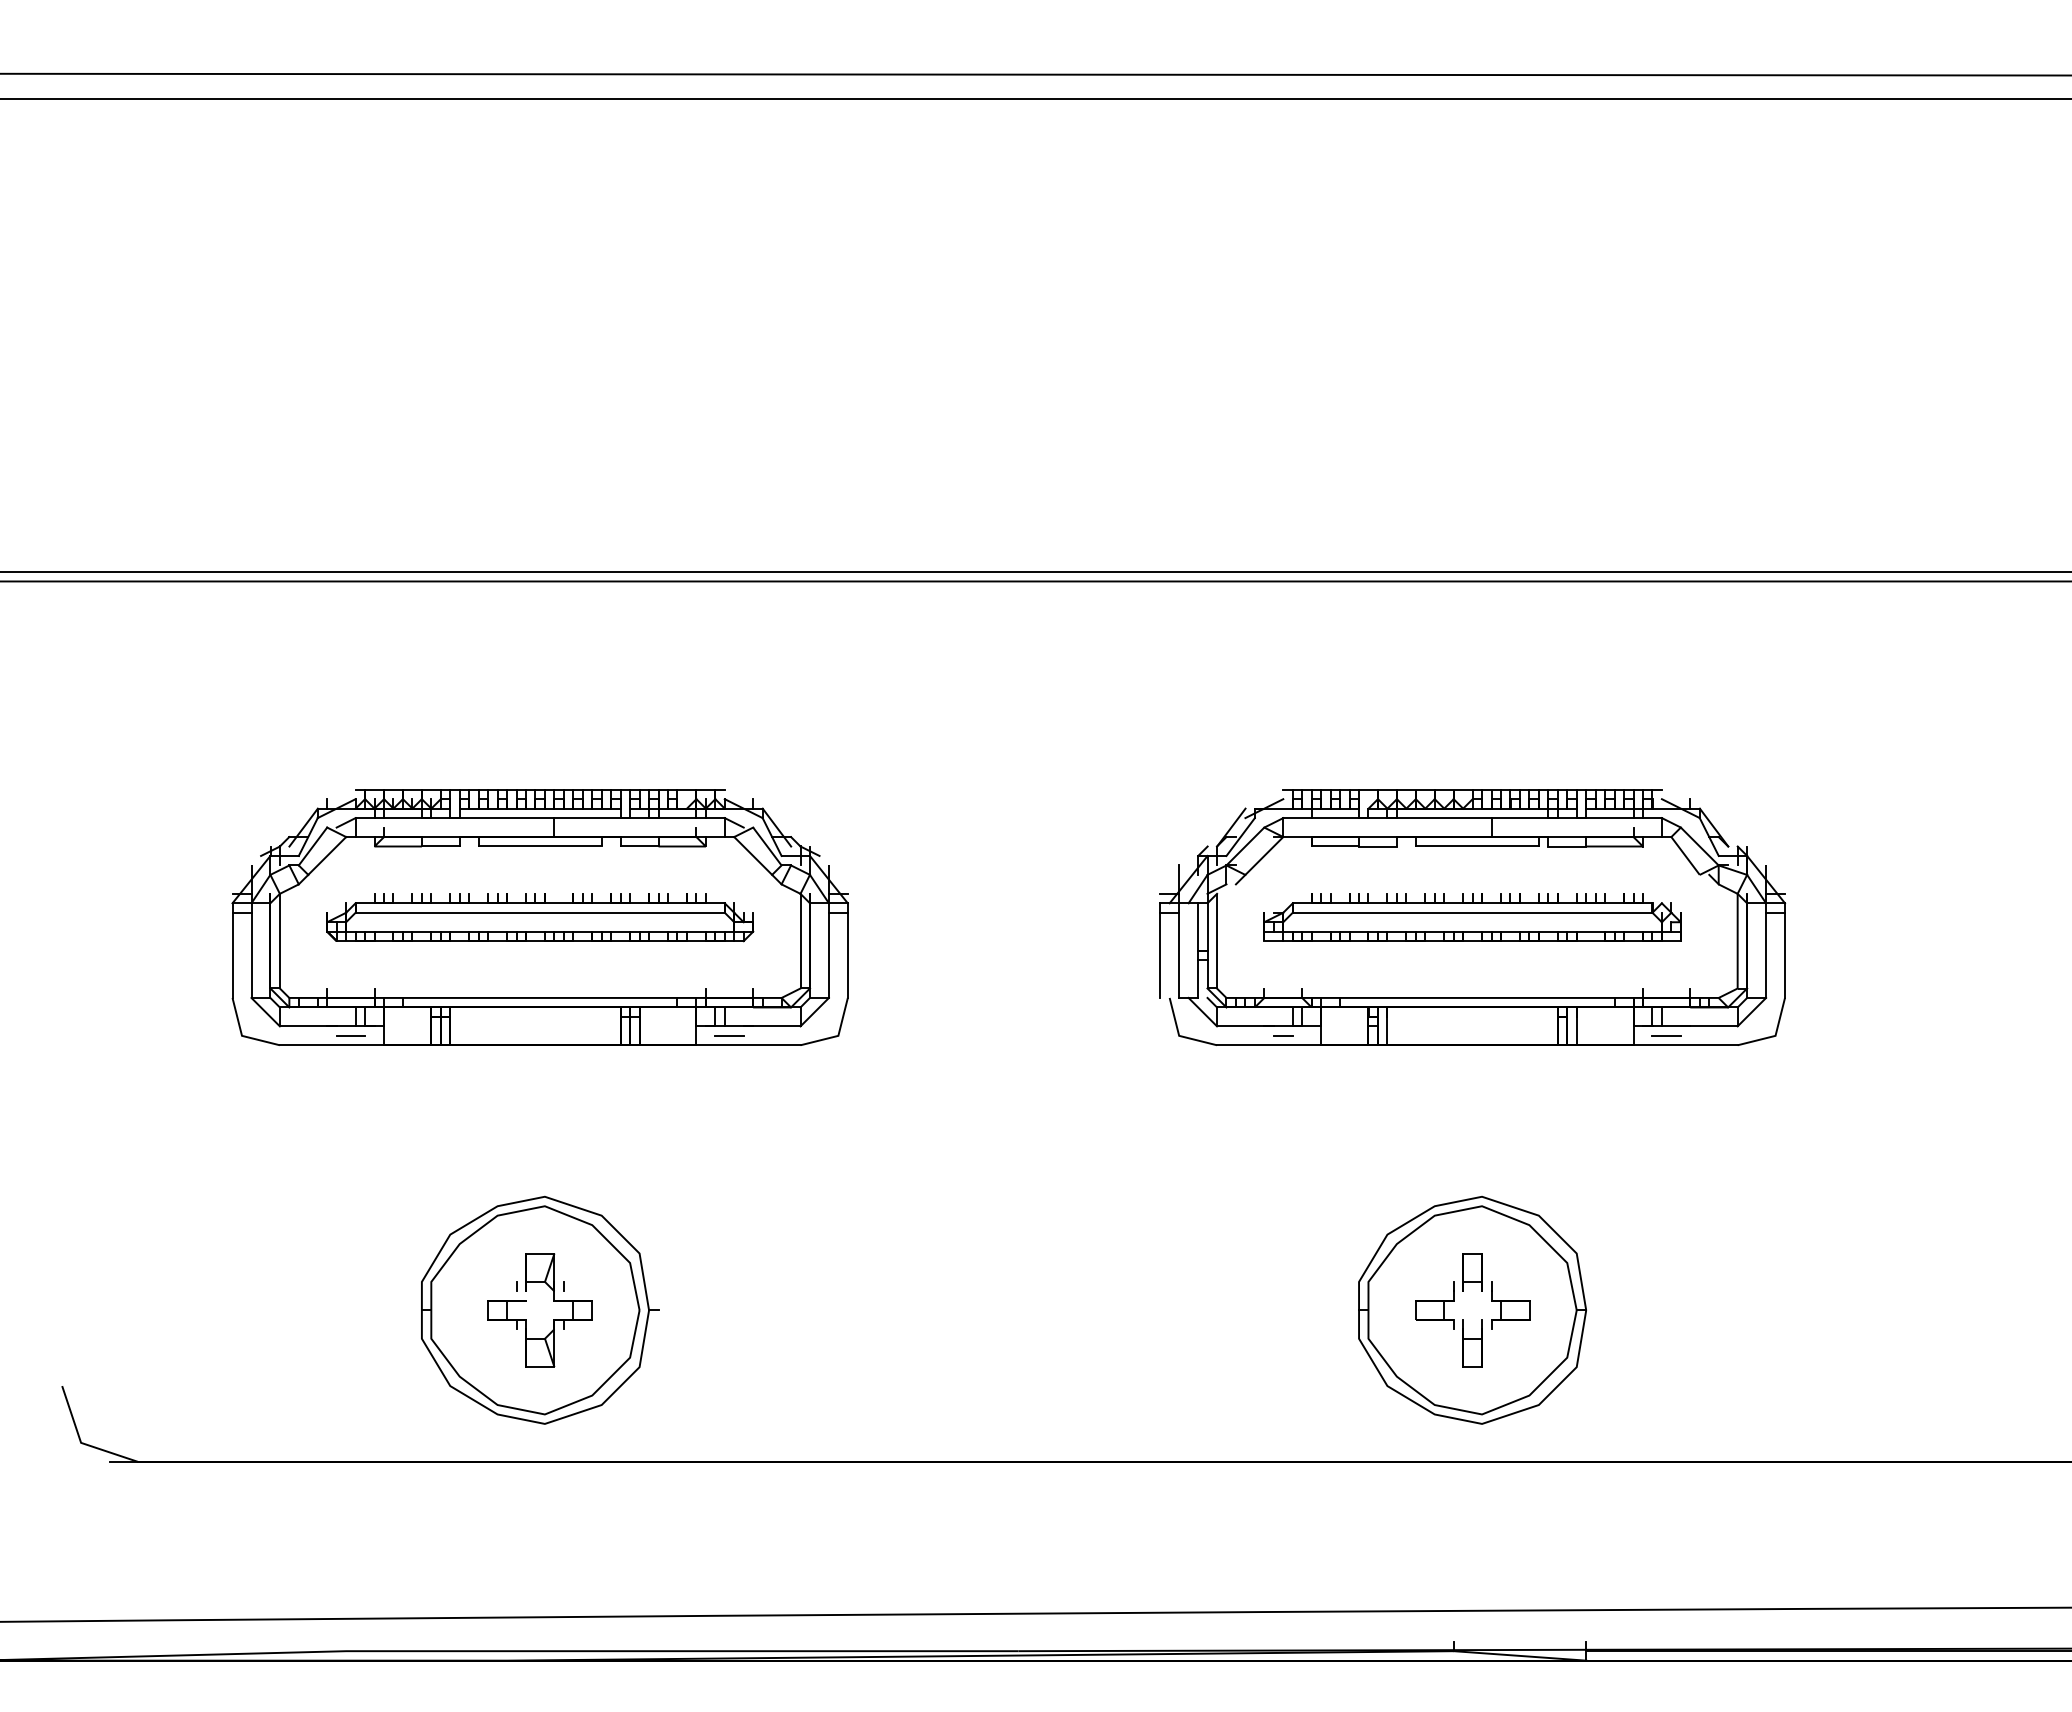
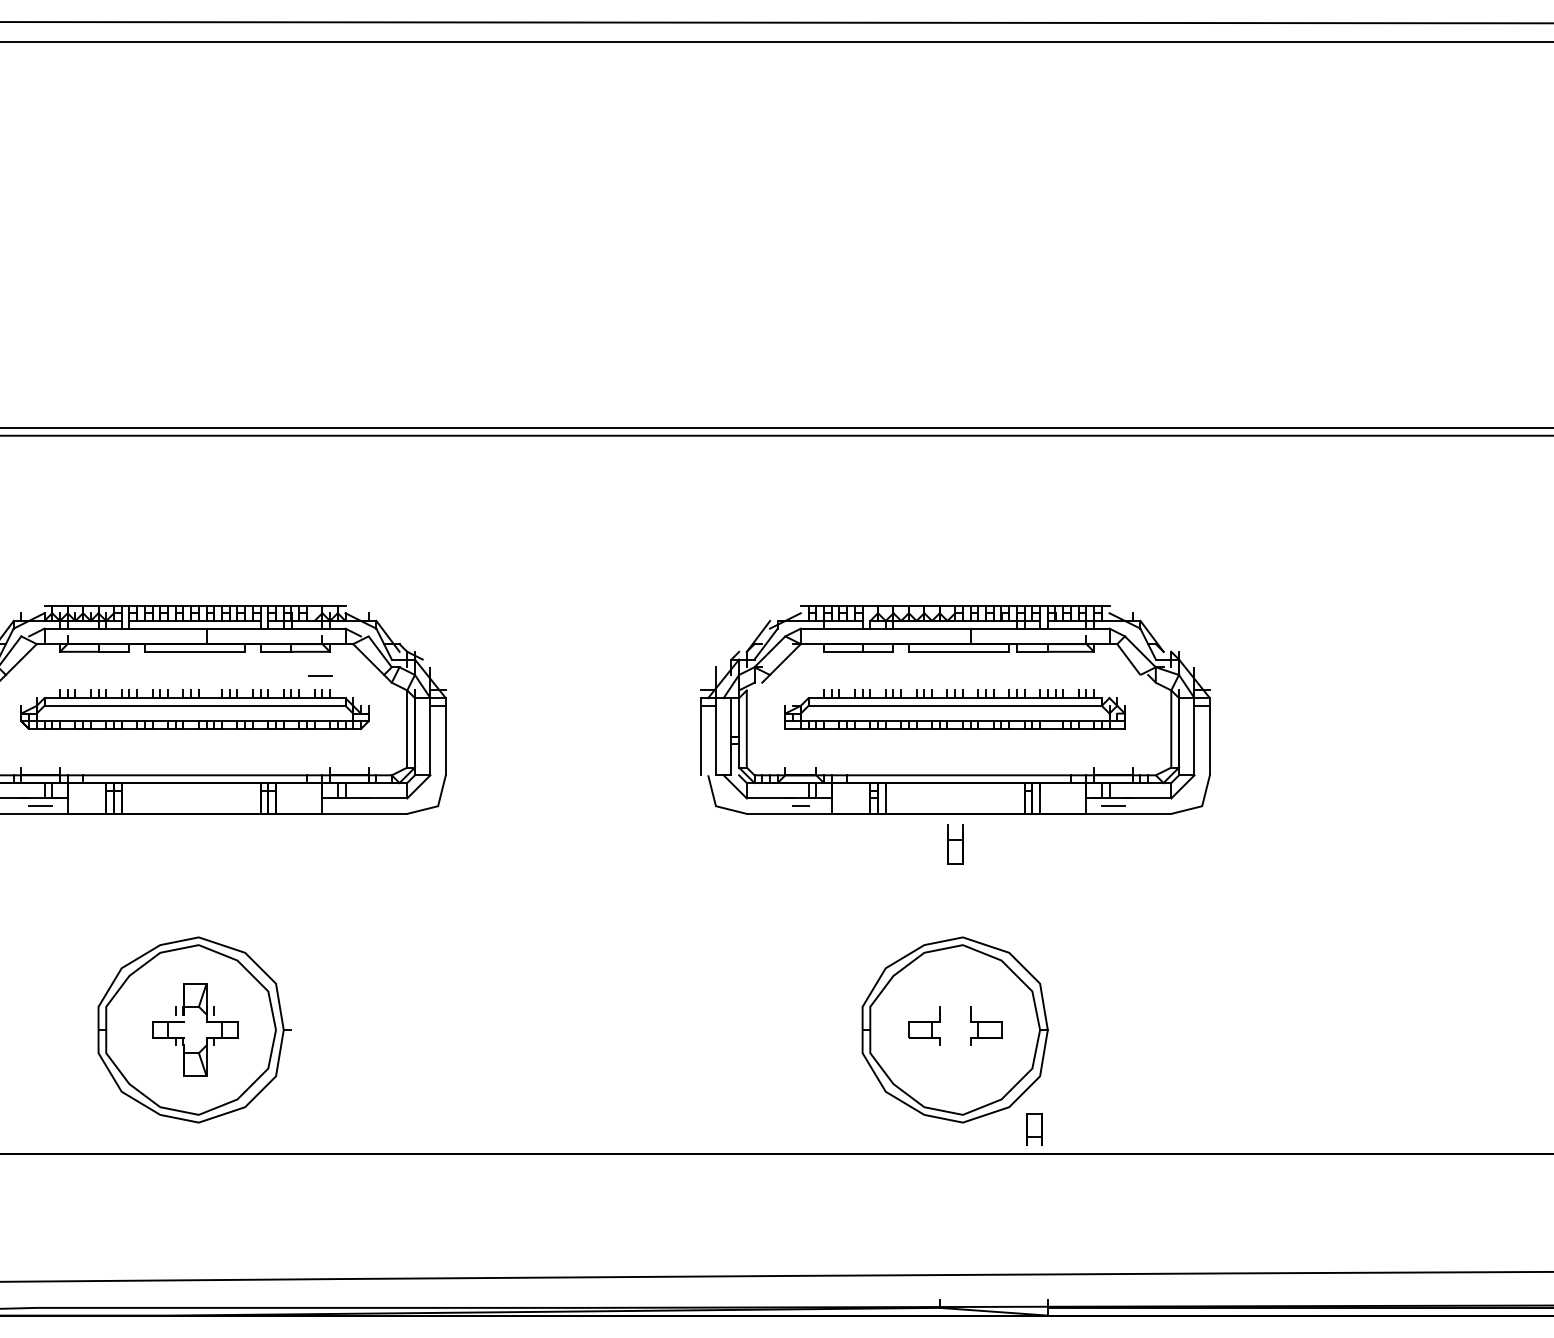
line: (729, 1035) -> (320, 675), moved
part: (1472, 1272) -> (1034, 1129), moved
part: (1472, 1343) -> (955, 844), moved

